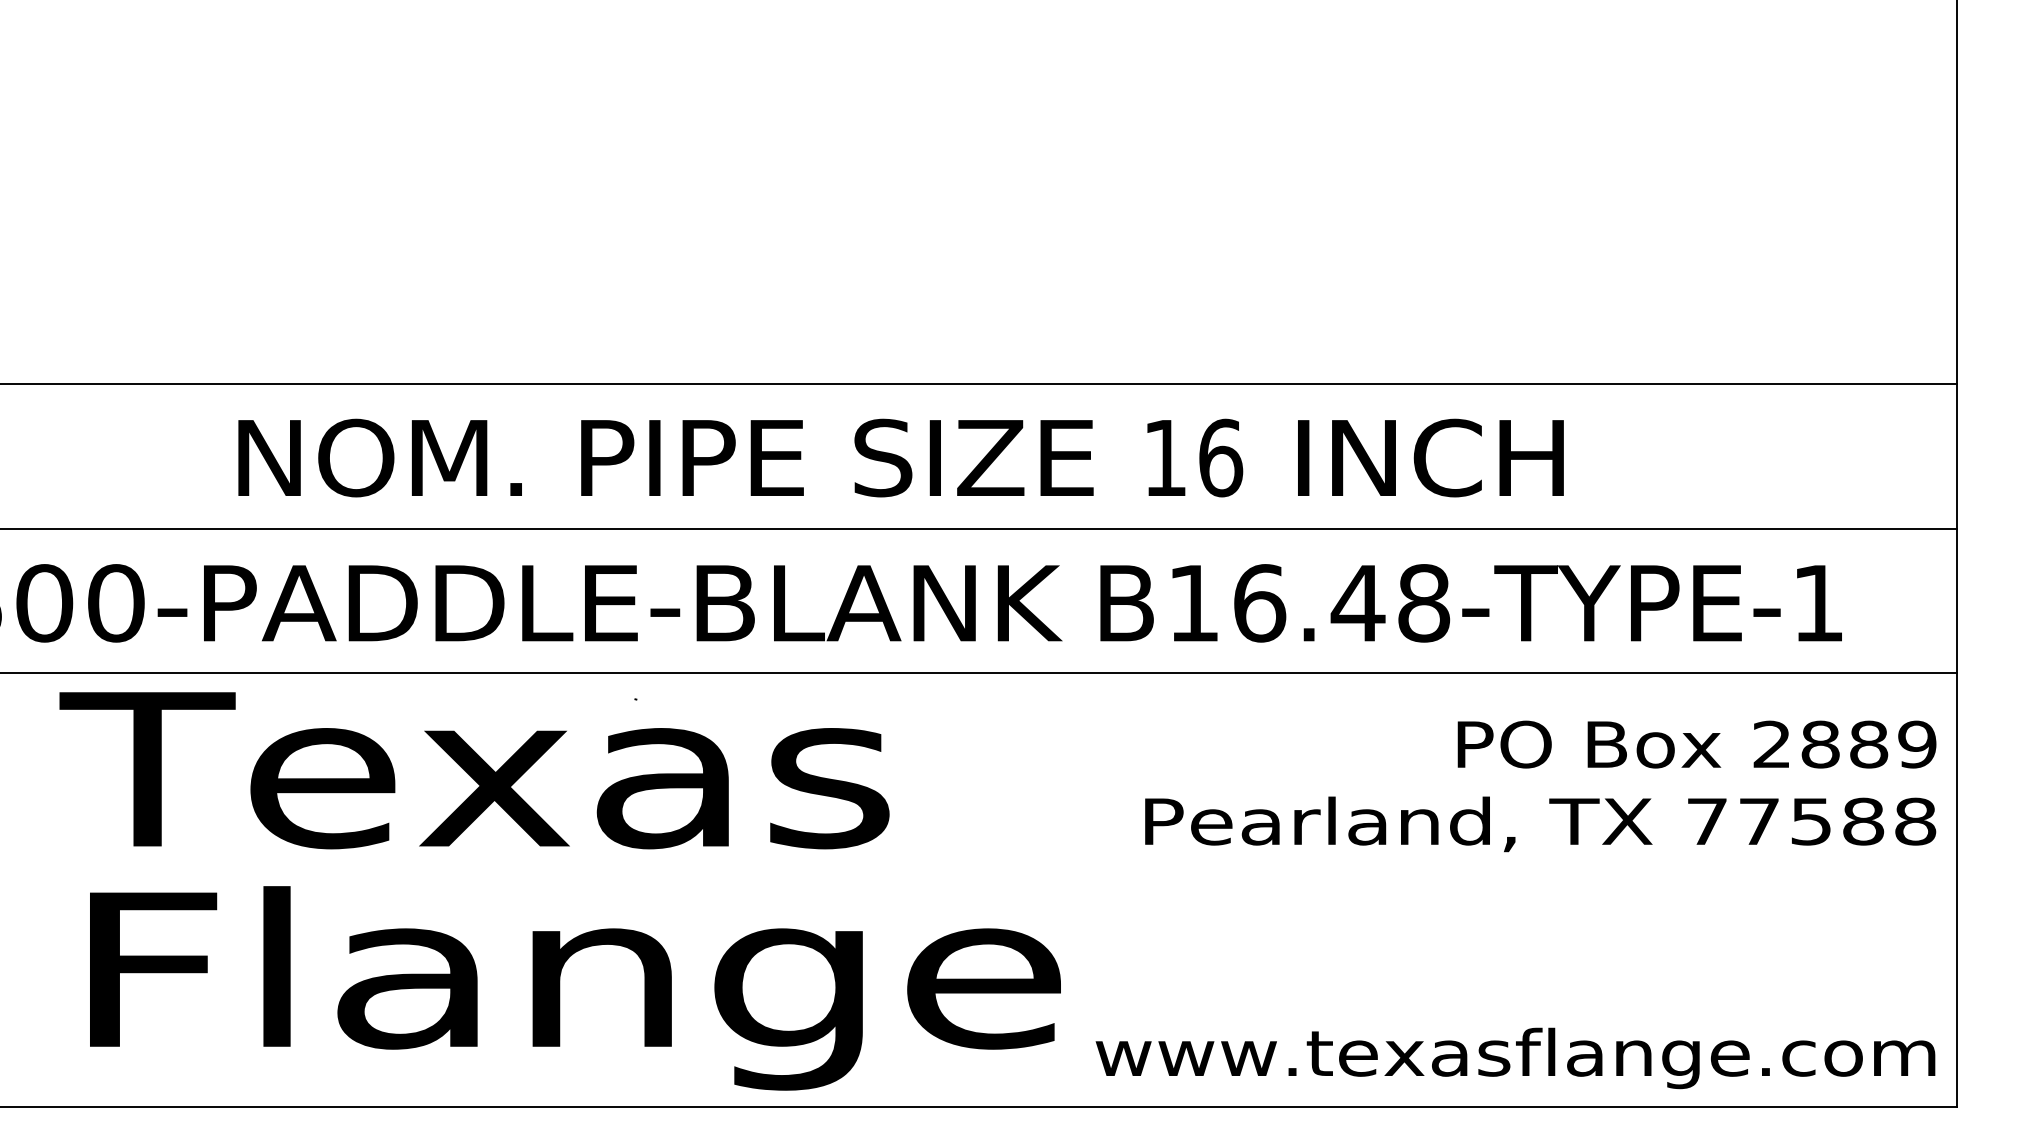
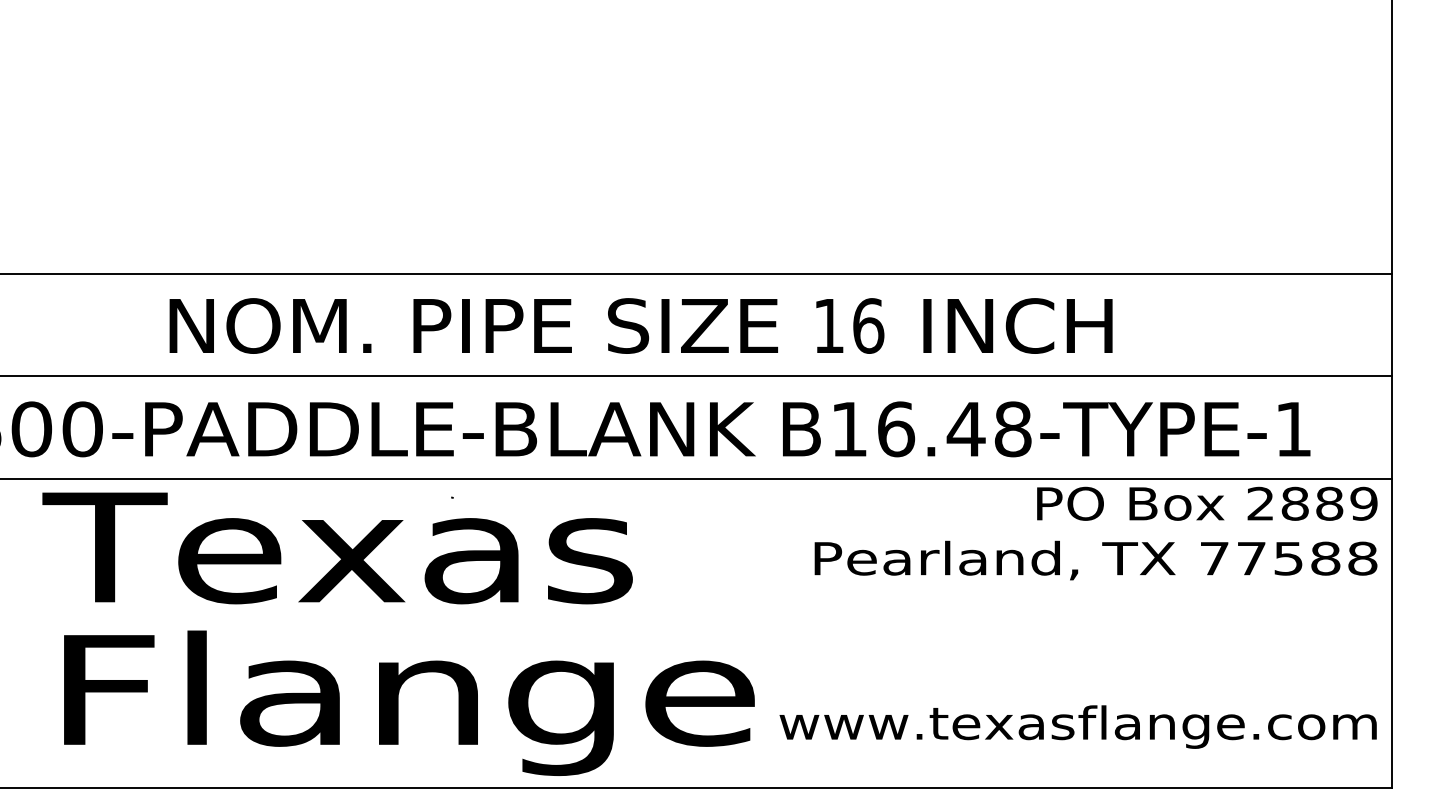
text: (1515, 904) -> (1078, 617), moved

